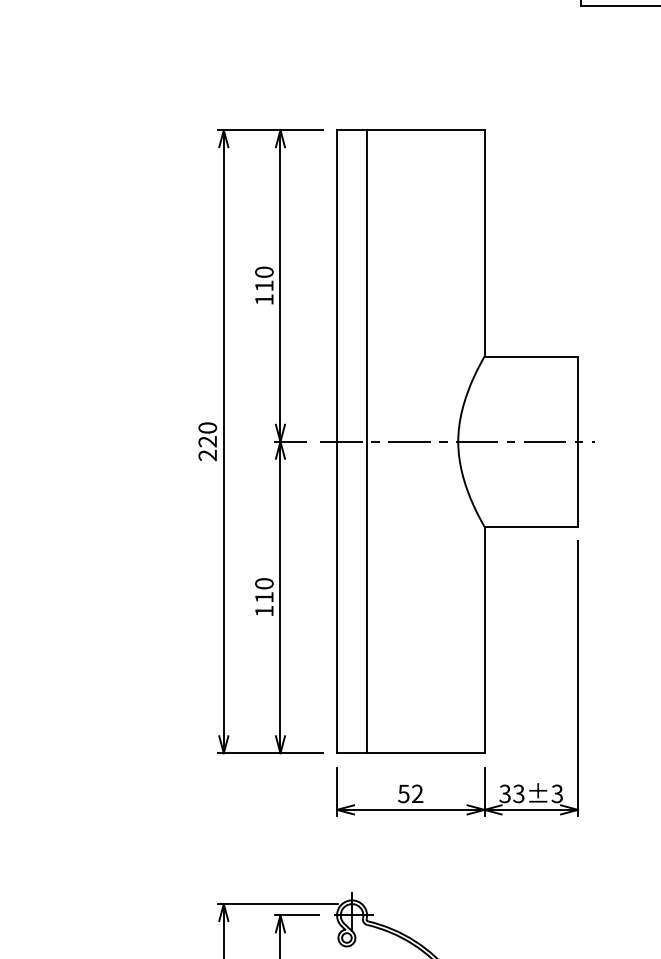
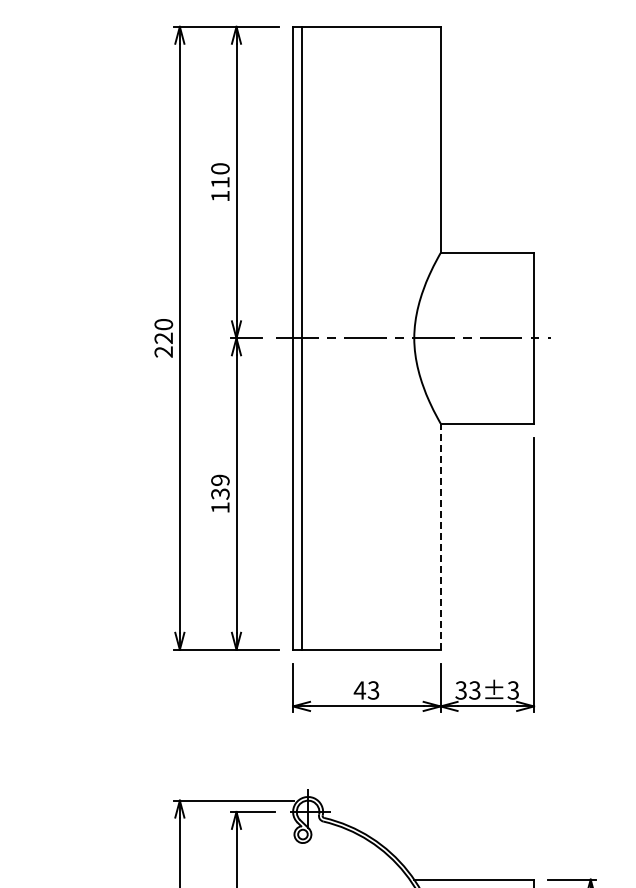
line: (367, 441) -> (302, 338), moved
text: (264, 590) -> (220, 487), 110 -> 139
line: (484, 639) -> (440, 536), solid -> dashed
text: (410, 793) -> (366, 690), 52 -> 43

